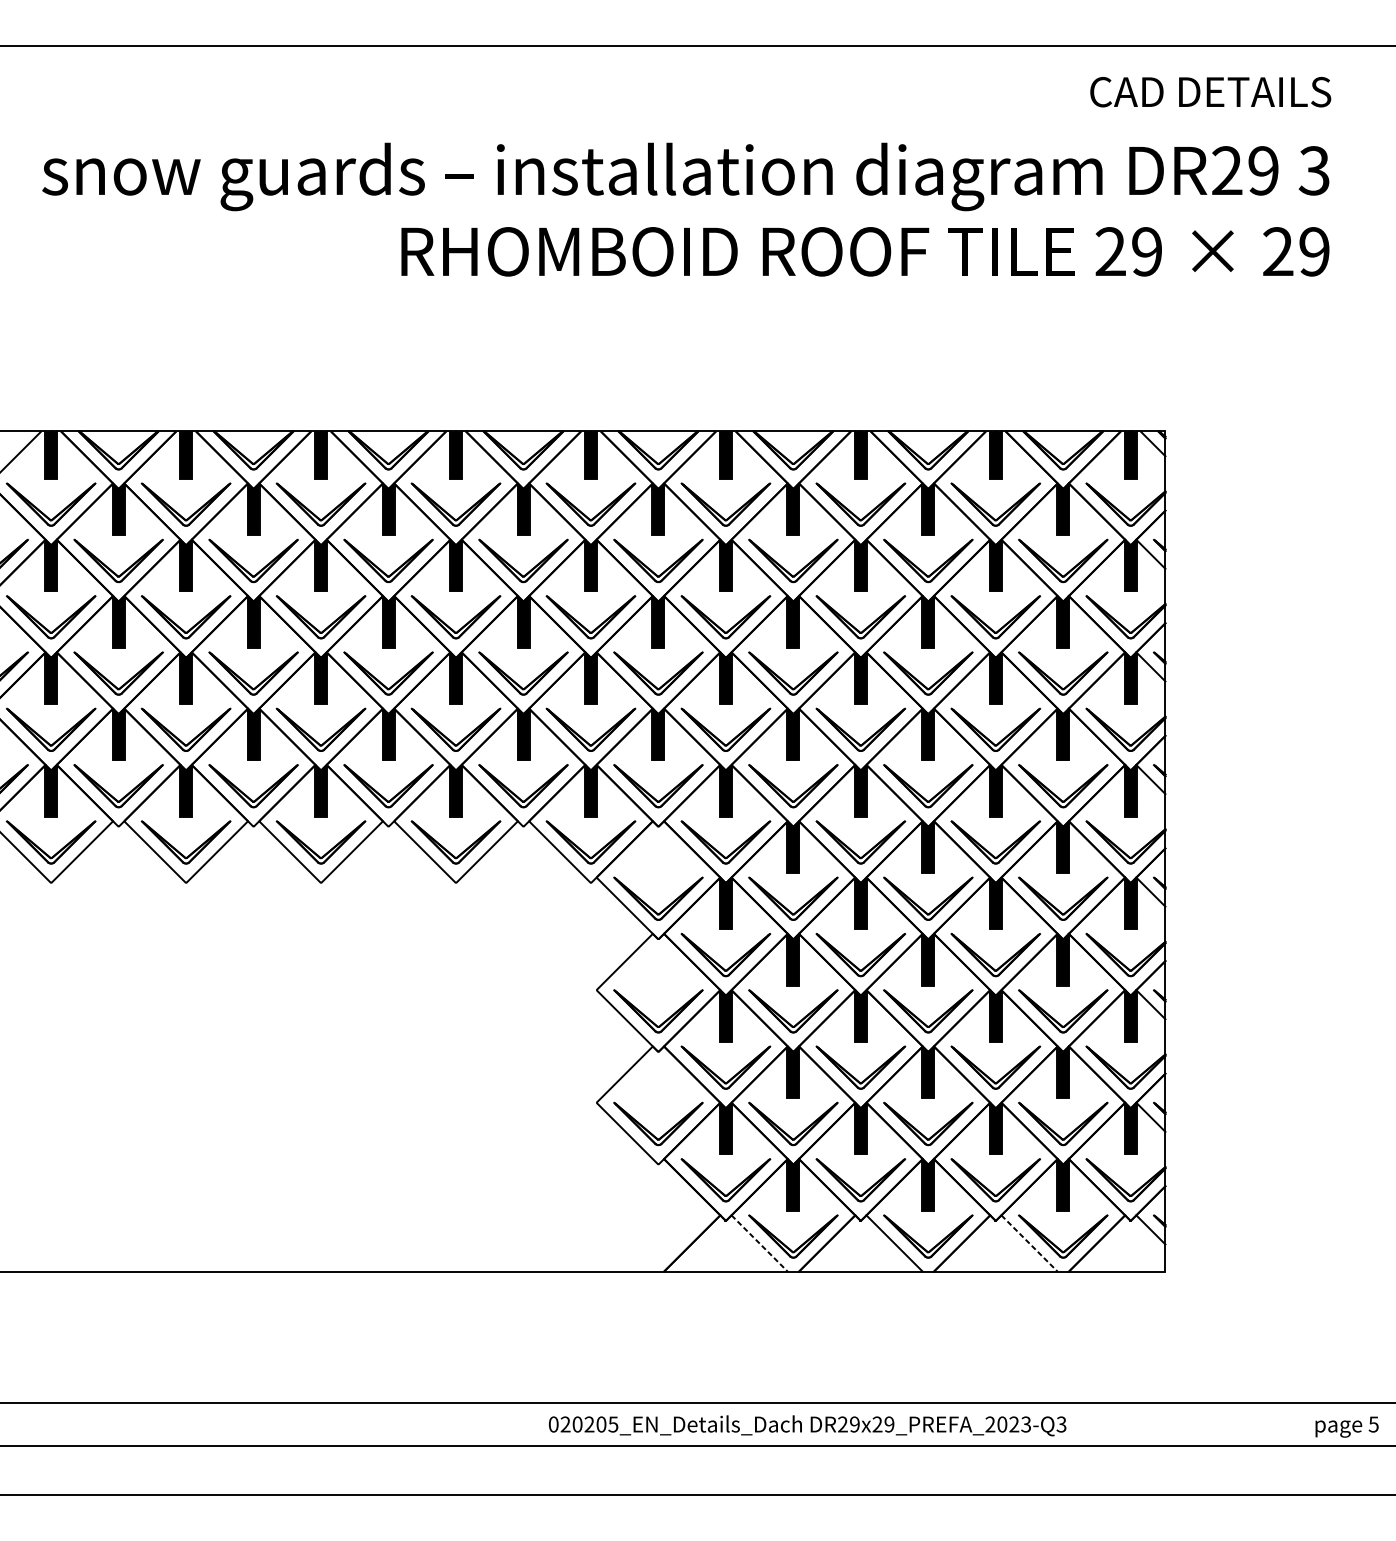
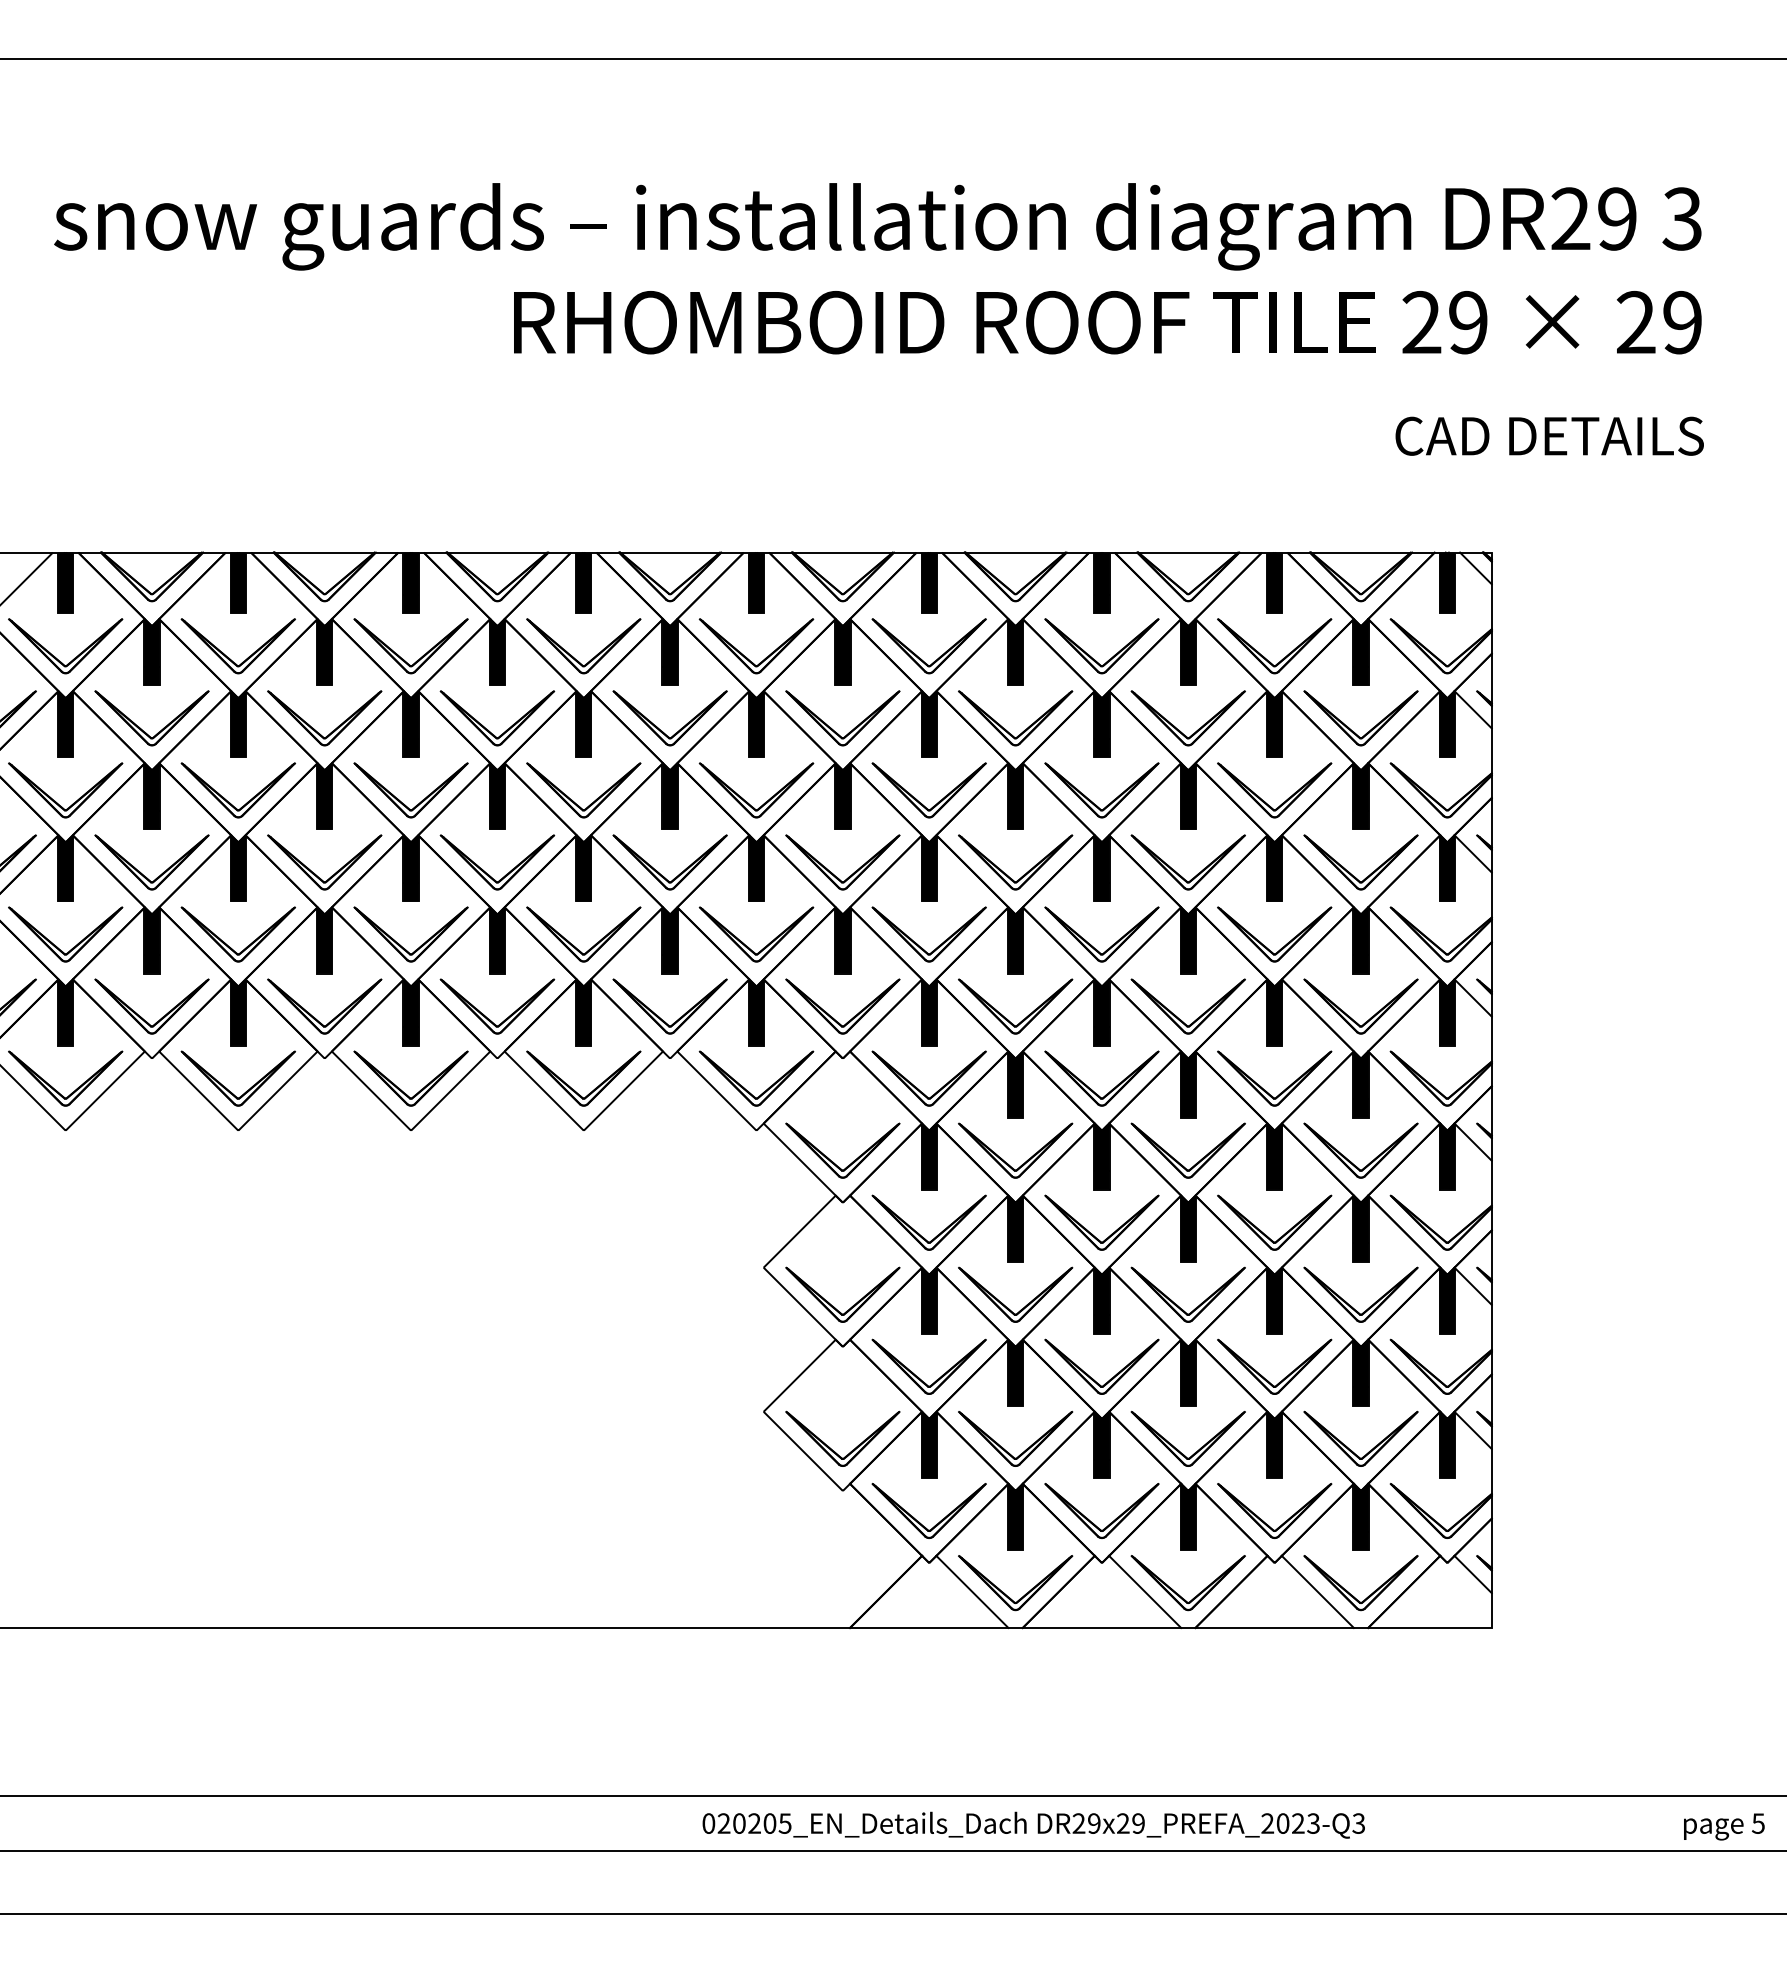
text: (1210, 91) -> (1549, 435), moved
line: (759, 1243) -> (972, 1591), dashed -> solid
line: (1029, 1243) -> (1317, 1591), dashed -> solid

